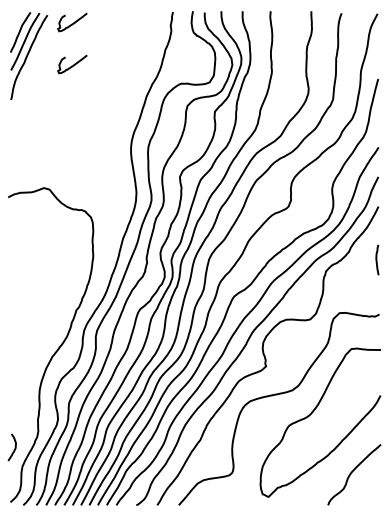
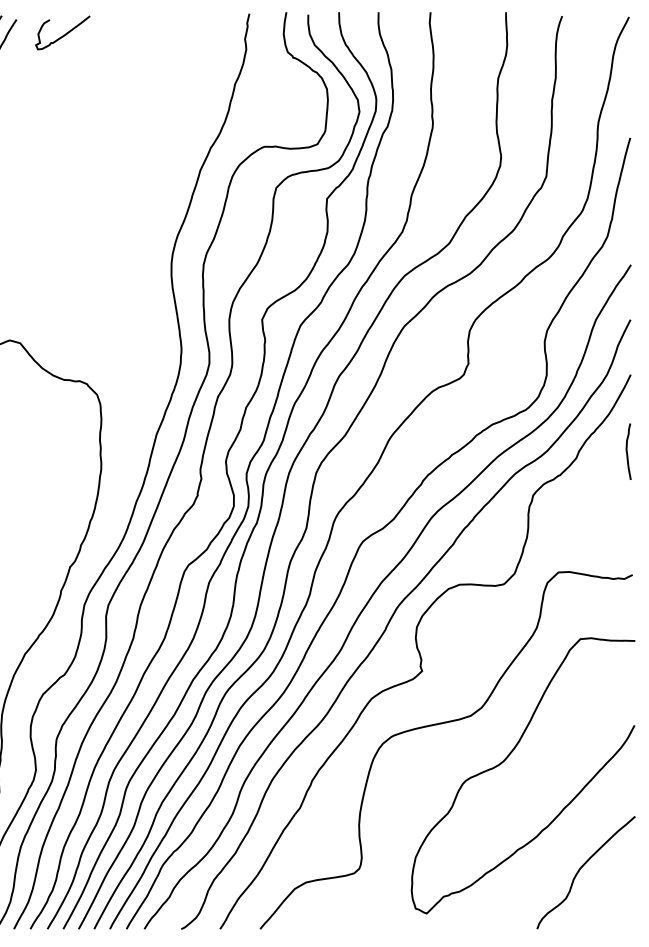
curve: (73, 64) -> (64, 111), removed
curve: (377, 259) -> (628, 450), moved

